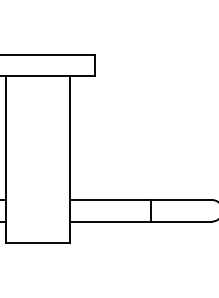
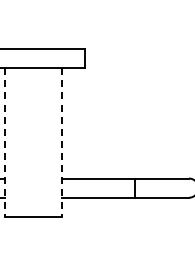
line: (5, 160) -> (4, 143), solid -> dashed
line: (70, 160) -> (62, 143), solid -> dashed

